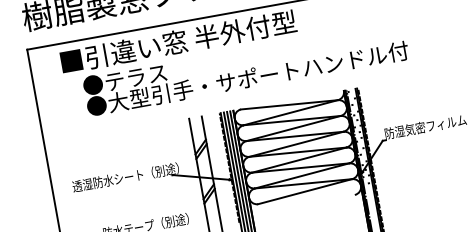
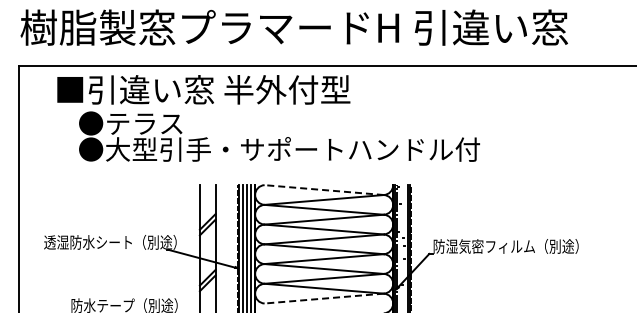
line: (289, 105) -> (324, 190), solid -> dashed
line: (305, 191) -> (324, 298), solid -> dashed

